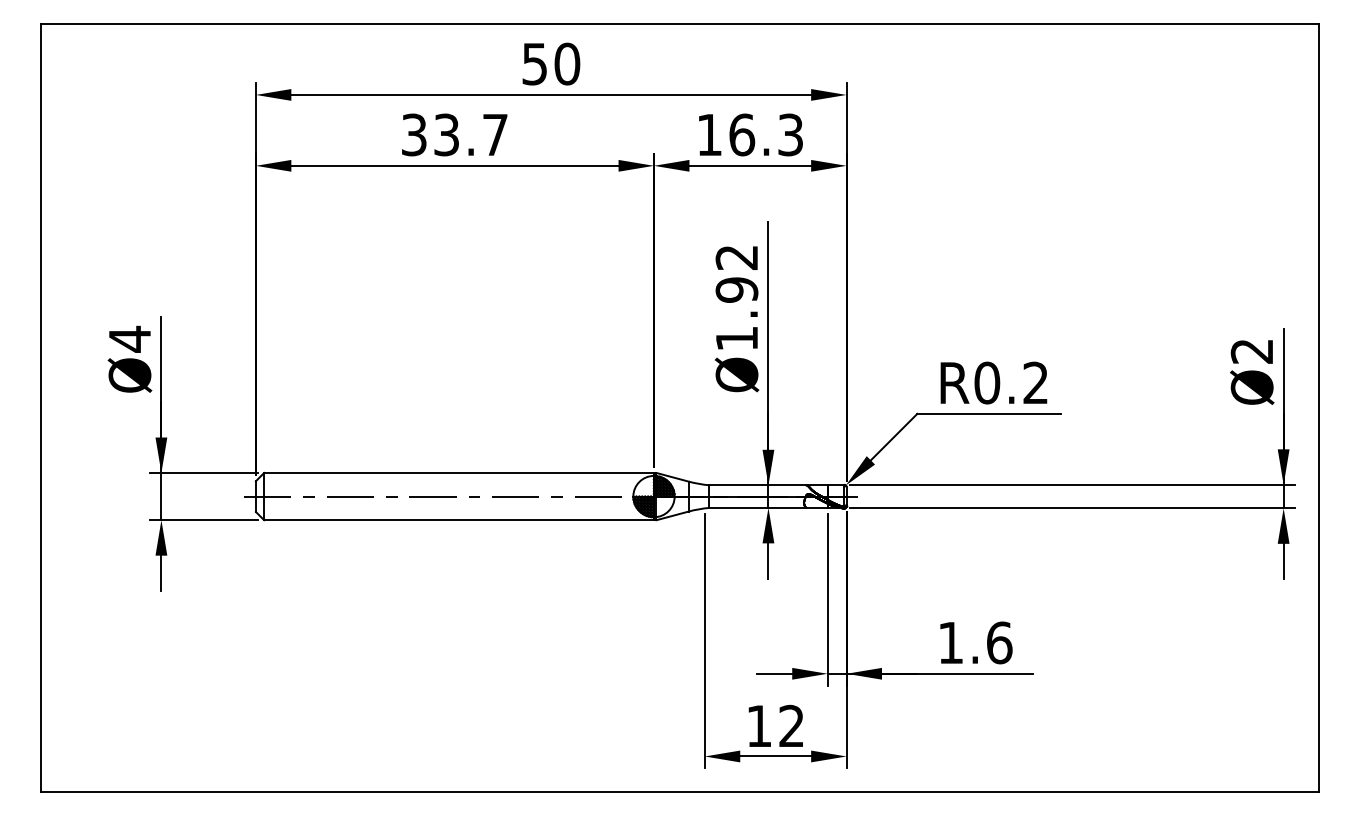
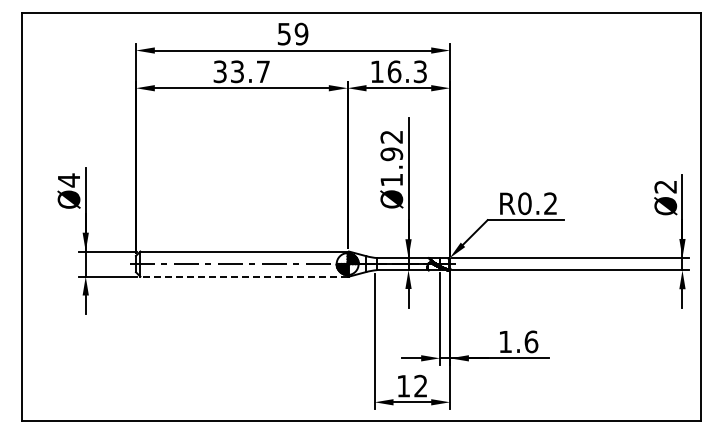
text: (567, 64) -> (301, 34), 50 -> 59
line: (459, 519) -> (244, 276), solid -> dashed

